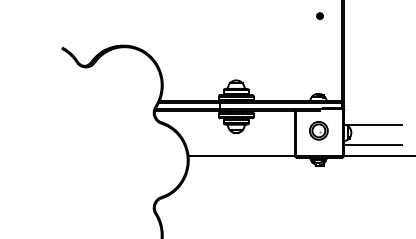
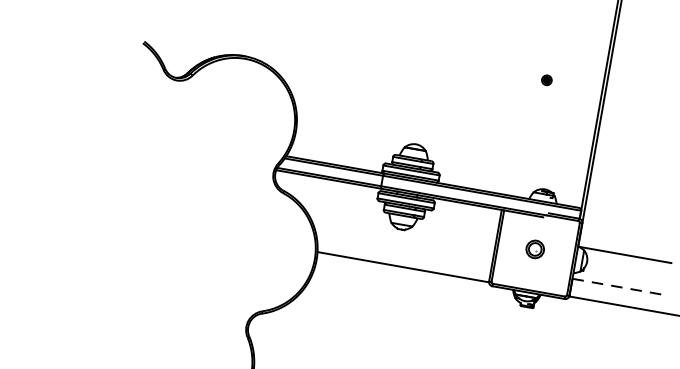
part: (319, 15) -> (546, 79), moved
part: (318, 130) -> (534, 248), size x0.6
line: (373, 144) -> (619, 286), solid -> dashed

